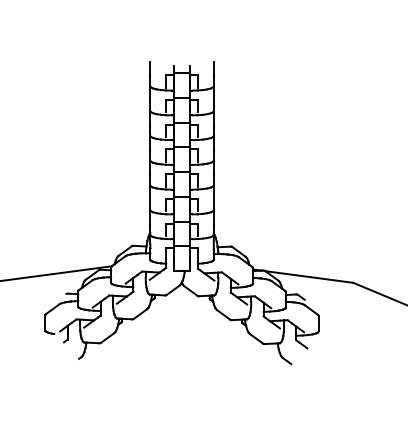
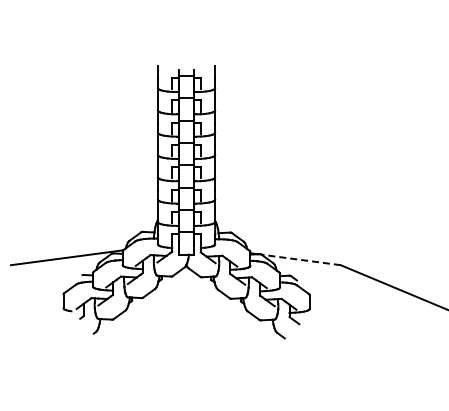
line: (309, 276) -> (301, 259), solid -> dashed

